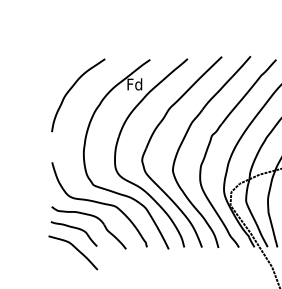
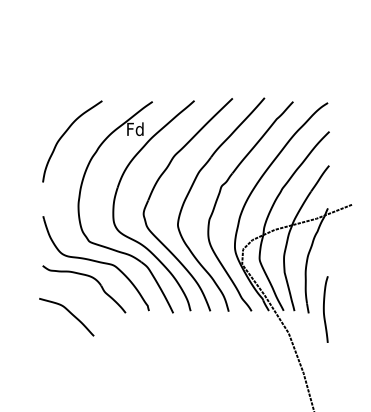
curve: (74, 228) -> (68, 290), removed

